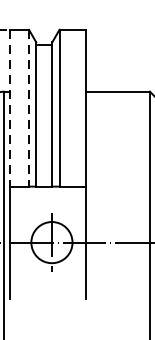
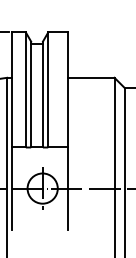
line: (9, 107) -> (11, 89), dashed -> solid
line: (28, 107) -> (25, 89), dashed -> solid

